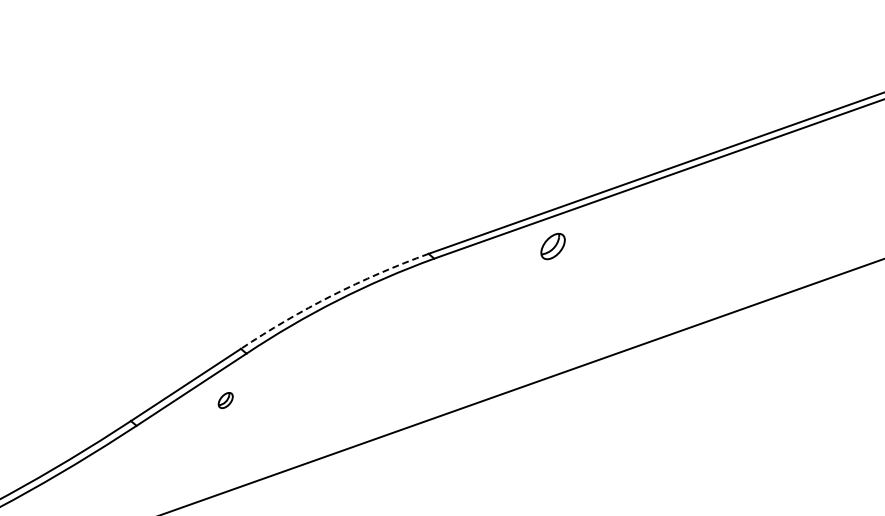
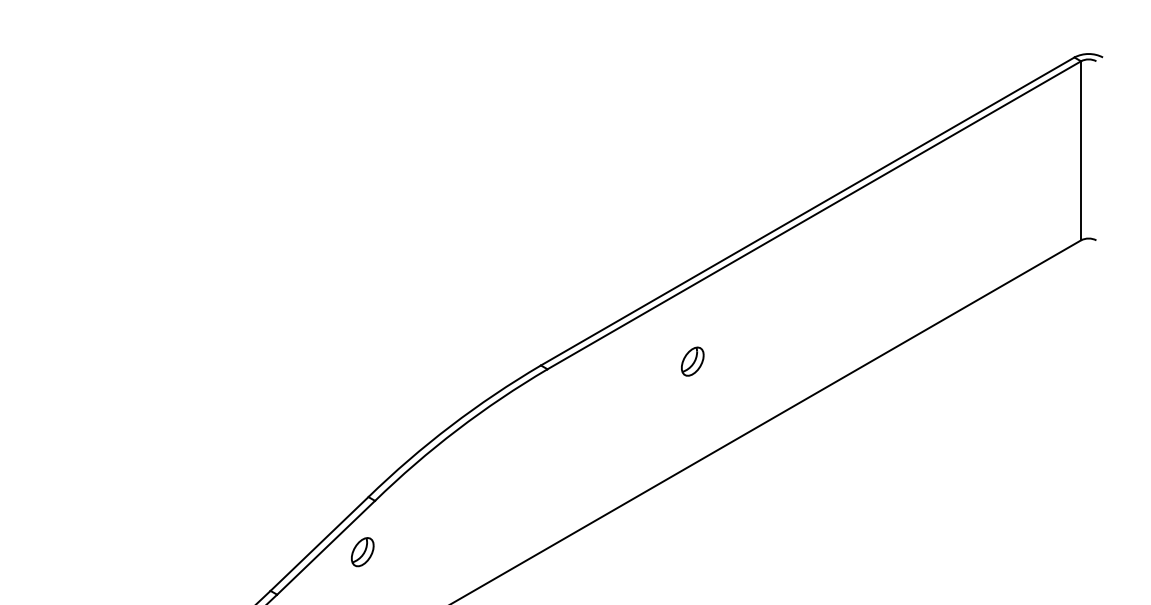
part: (552, 246) -> (692, 361), moved
arc: (331, 296) -> (450, 426), dashed -> solid
part: (225, 400) -> (362, 552), size x1.67

